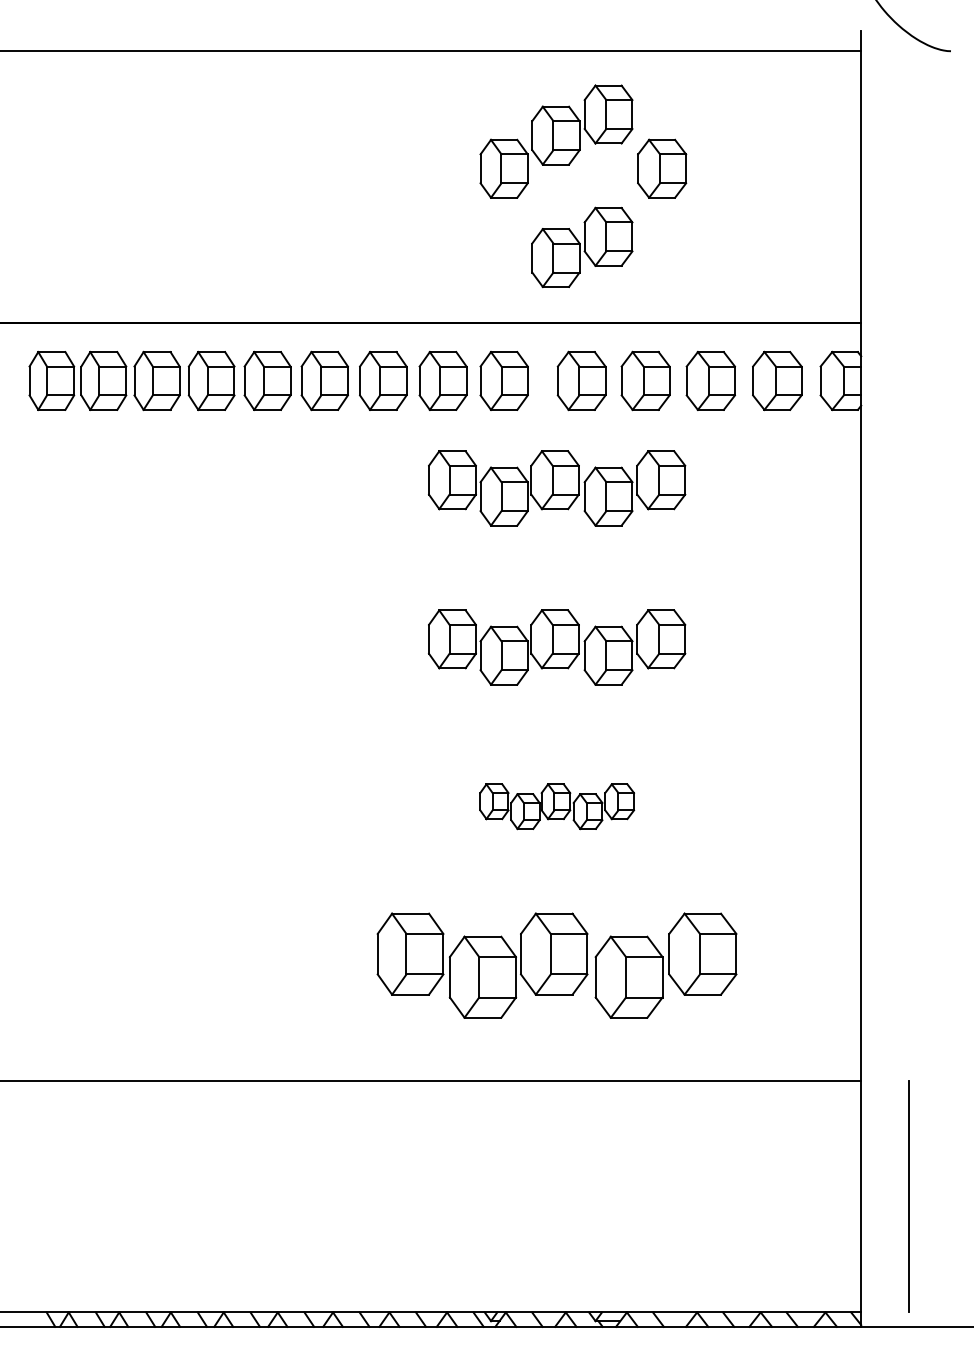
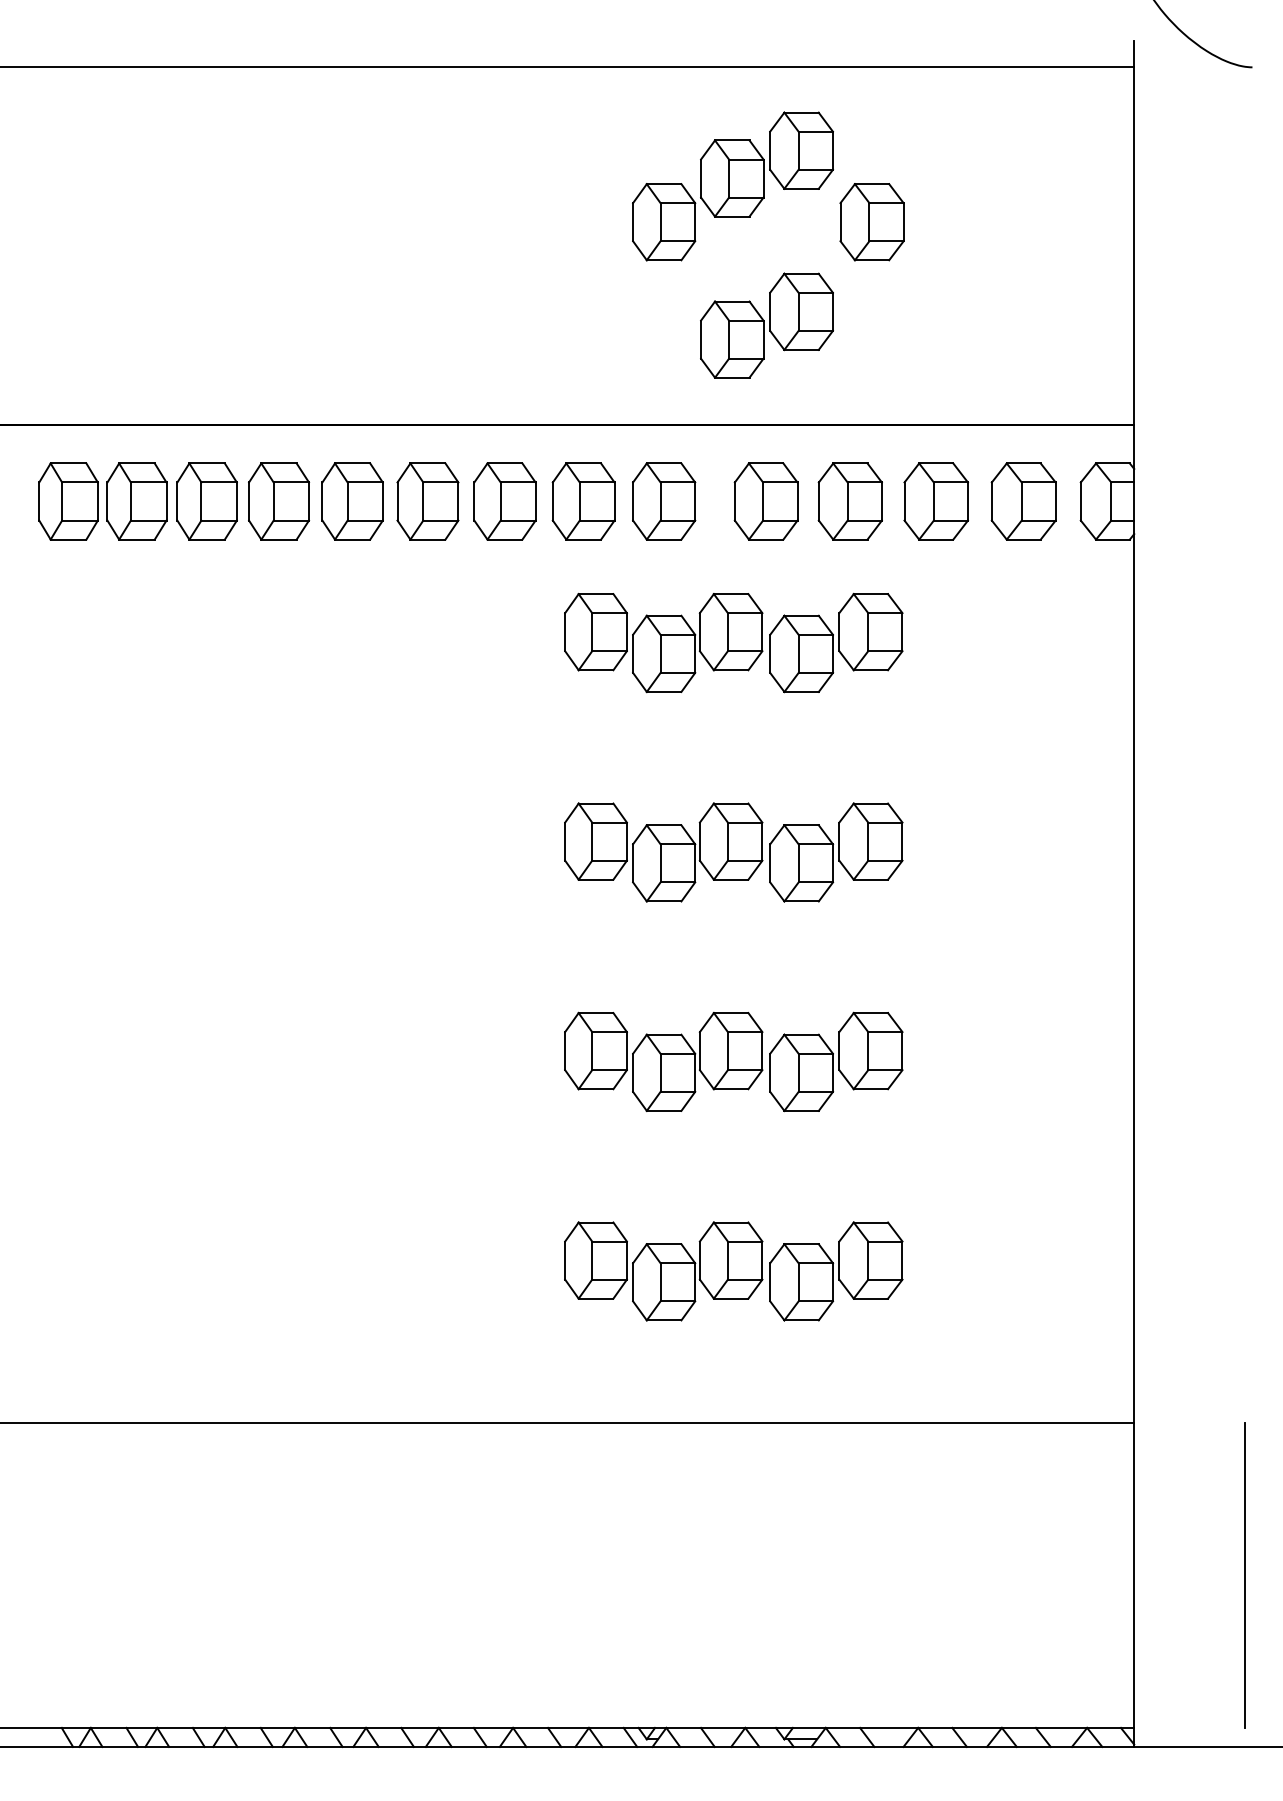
part: (556, 806) -> (733, 1061), size x1.67
part: (556, 965) -> (733, 1271), size x0.71
line: (908, 1196) -> (1244, 1575), moved

